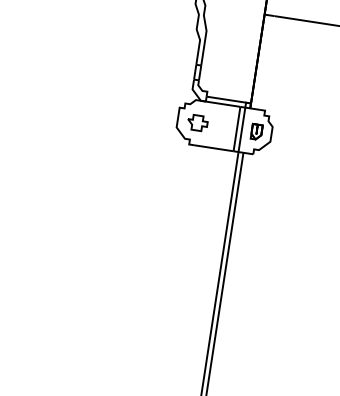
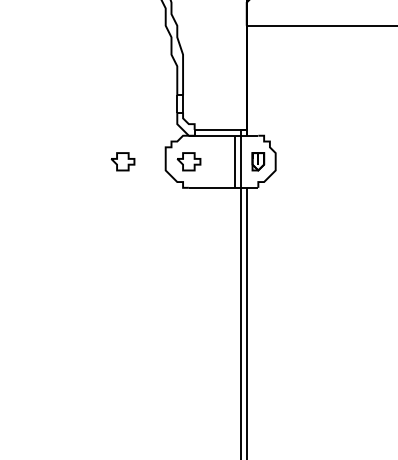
part: (140, 114) -> (122, 161), added

